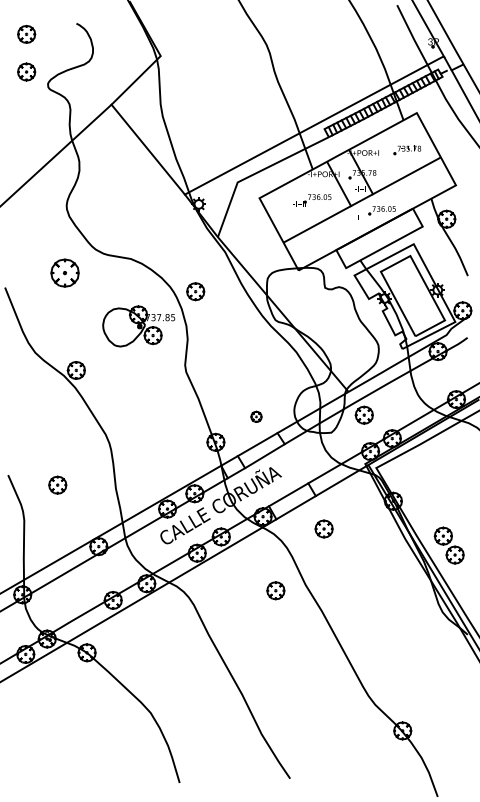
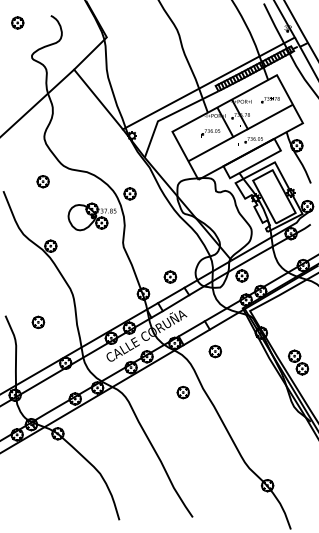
part: (26, 71) -> (17, 47), removed
part: (63, 273) -> (42, 181), size x0.62
part: (256, 416) -> (170, 276), size x1.67

